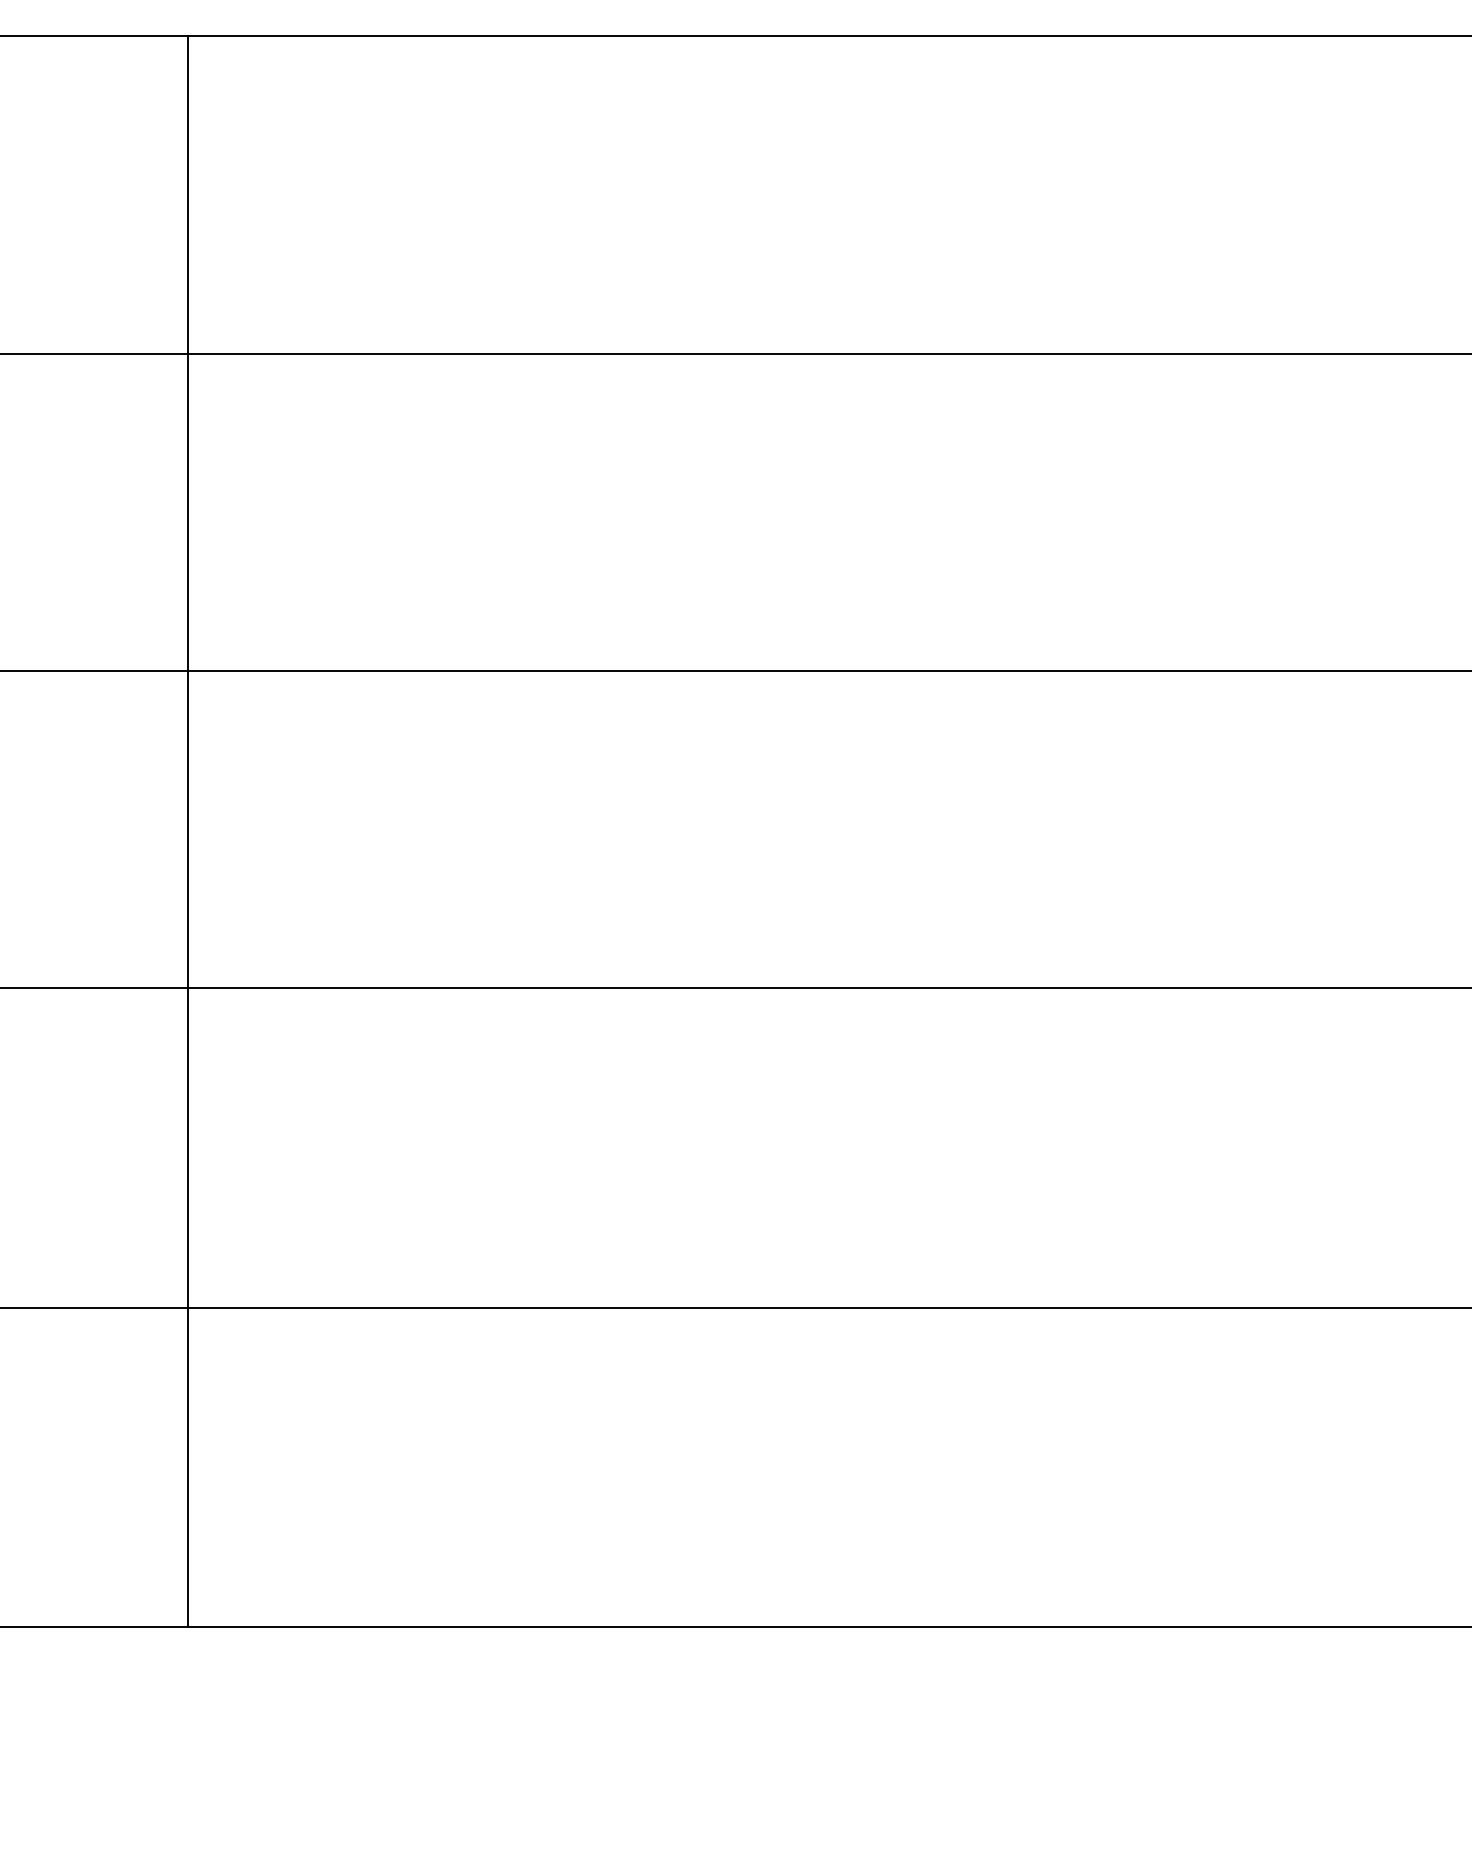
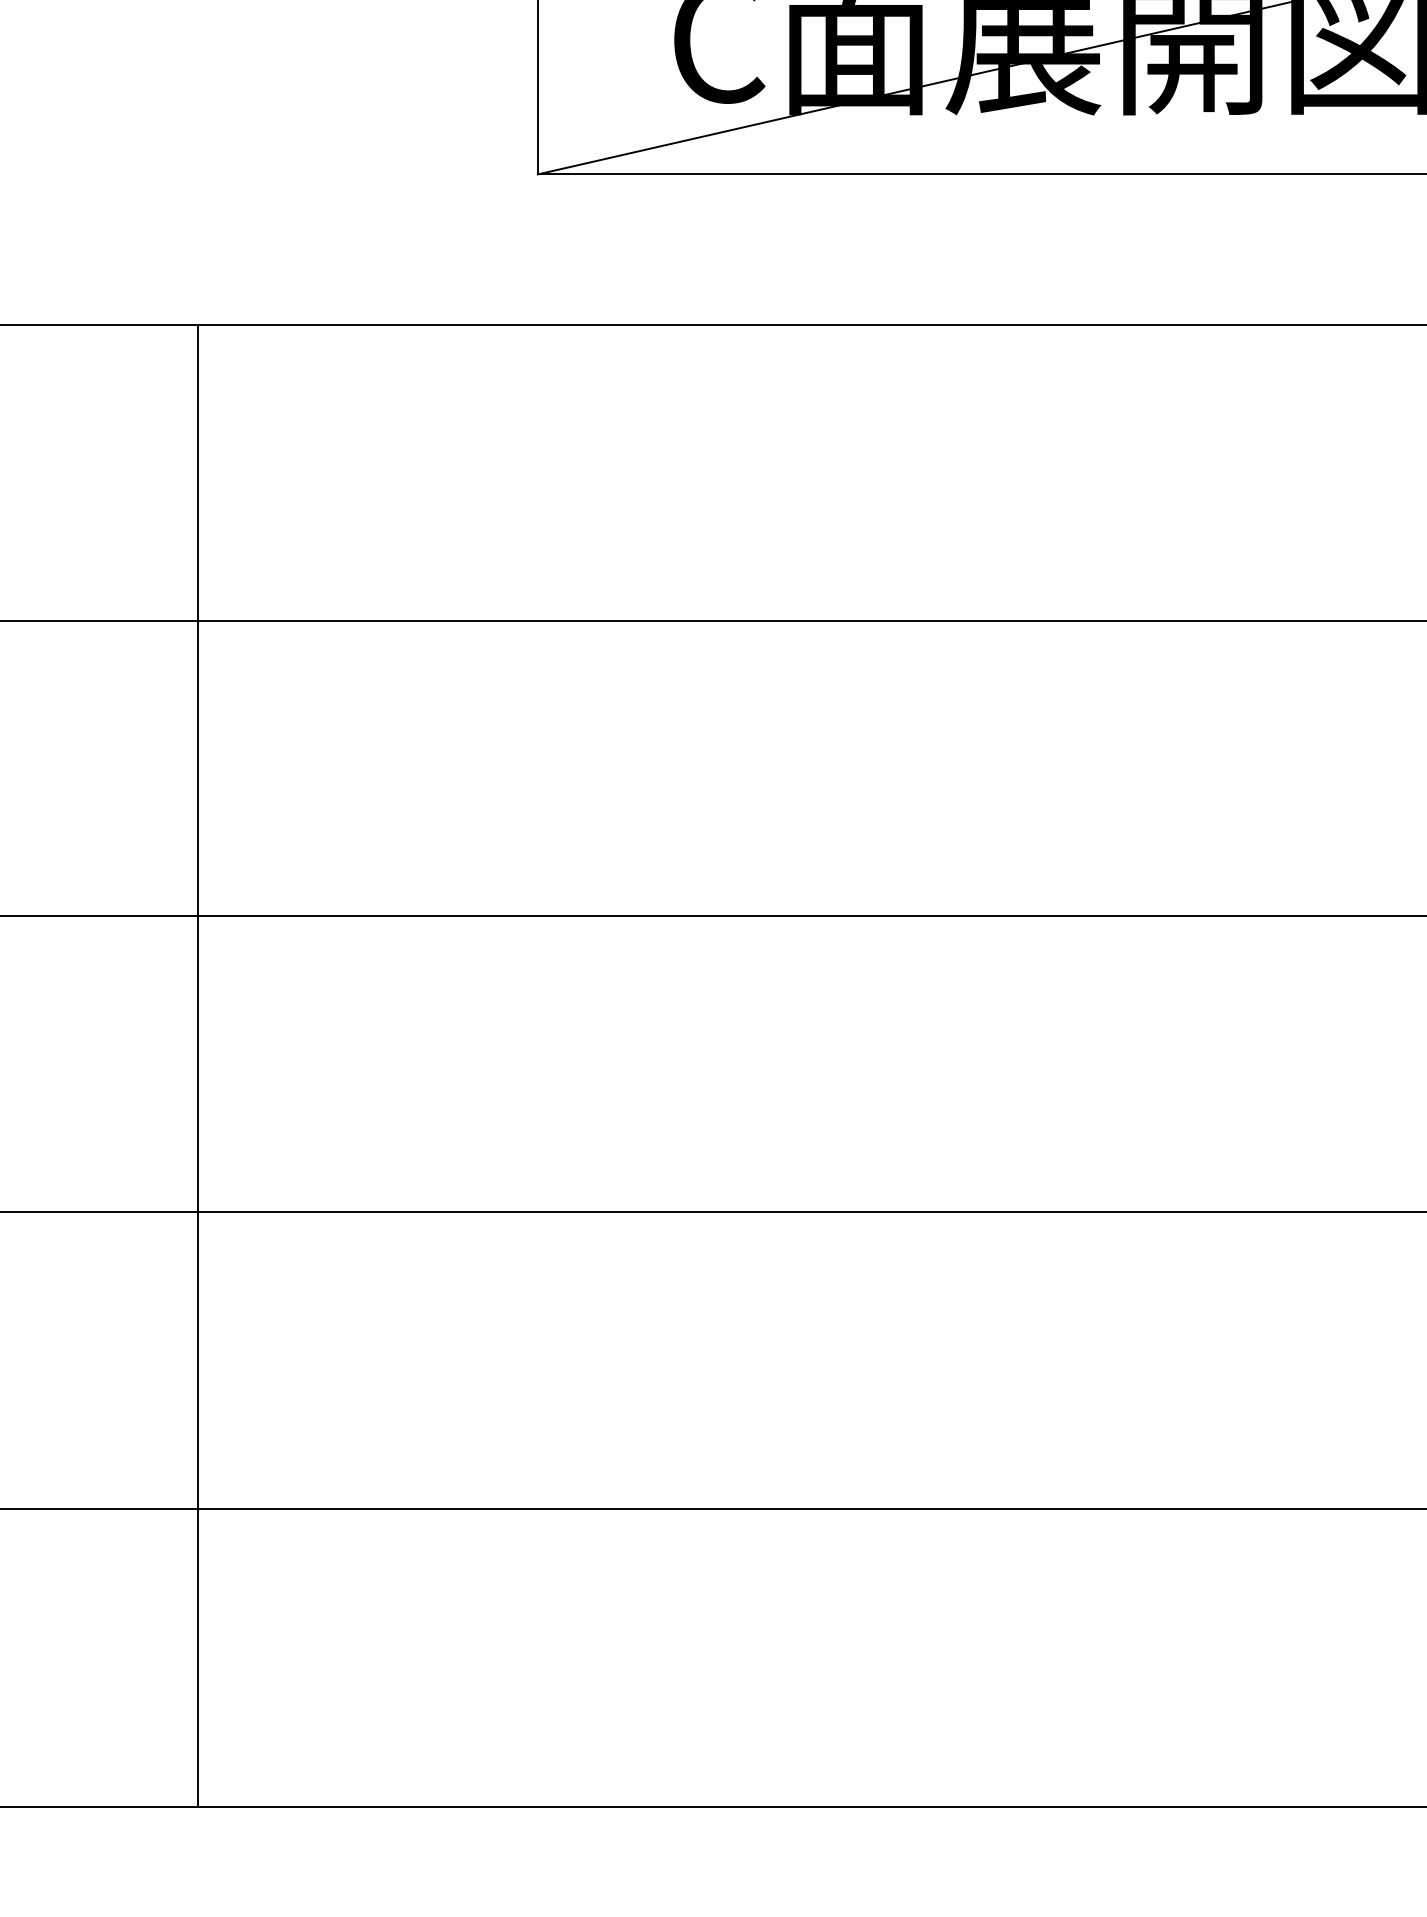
line: (188, 831) -> (197, 1065), moved

